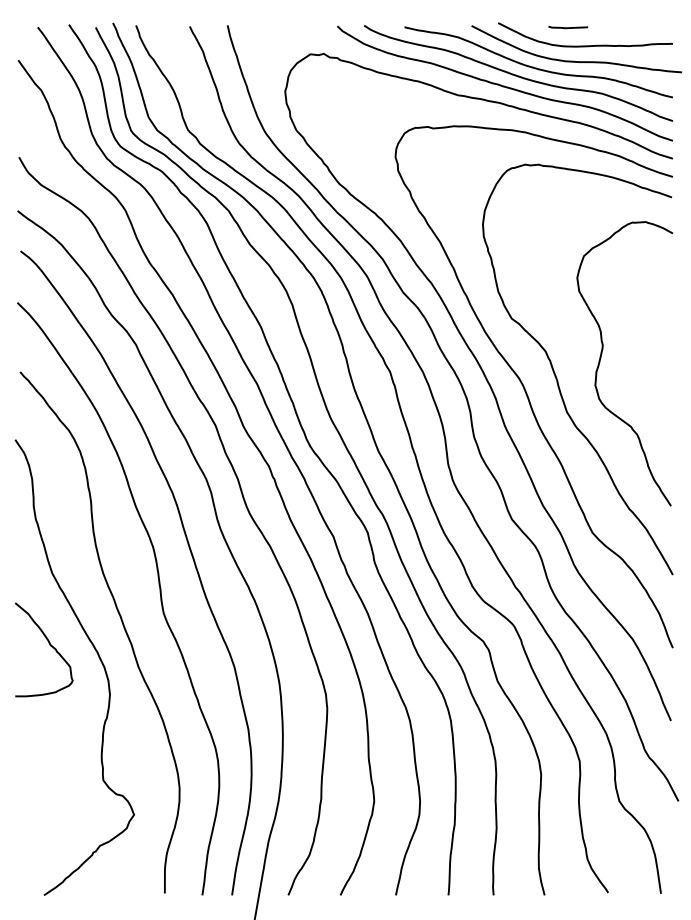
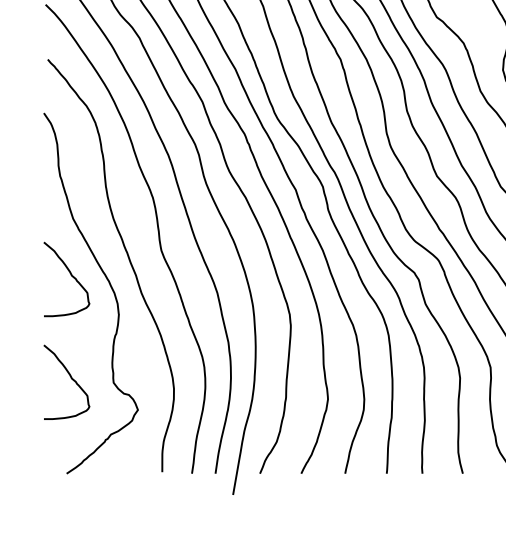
curve: (49, 775) -> (71, 378), added

